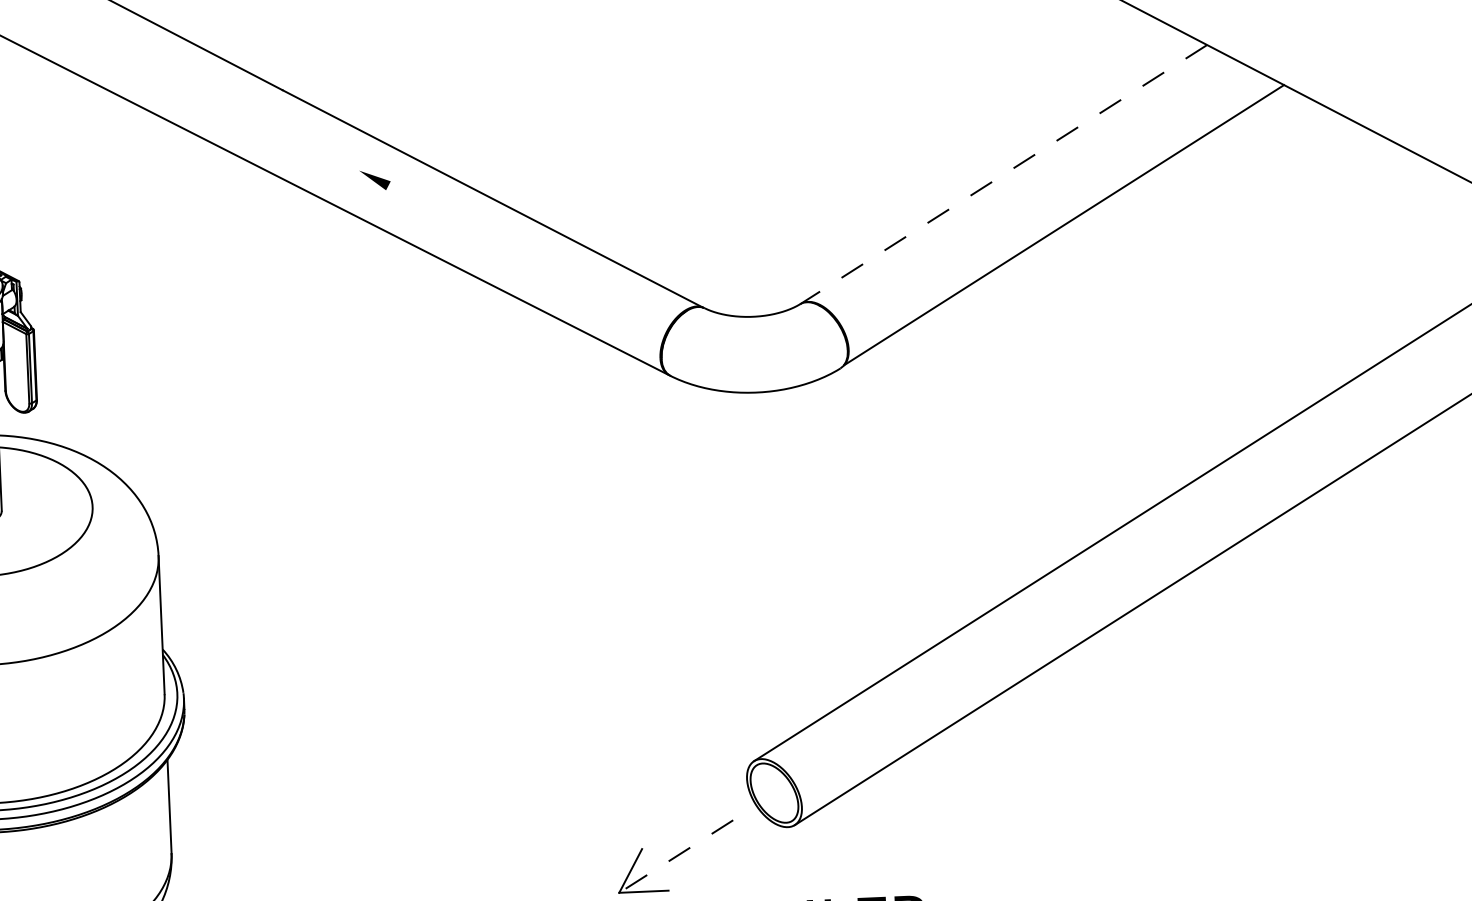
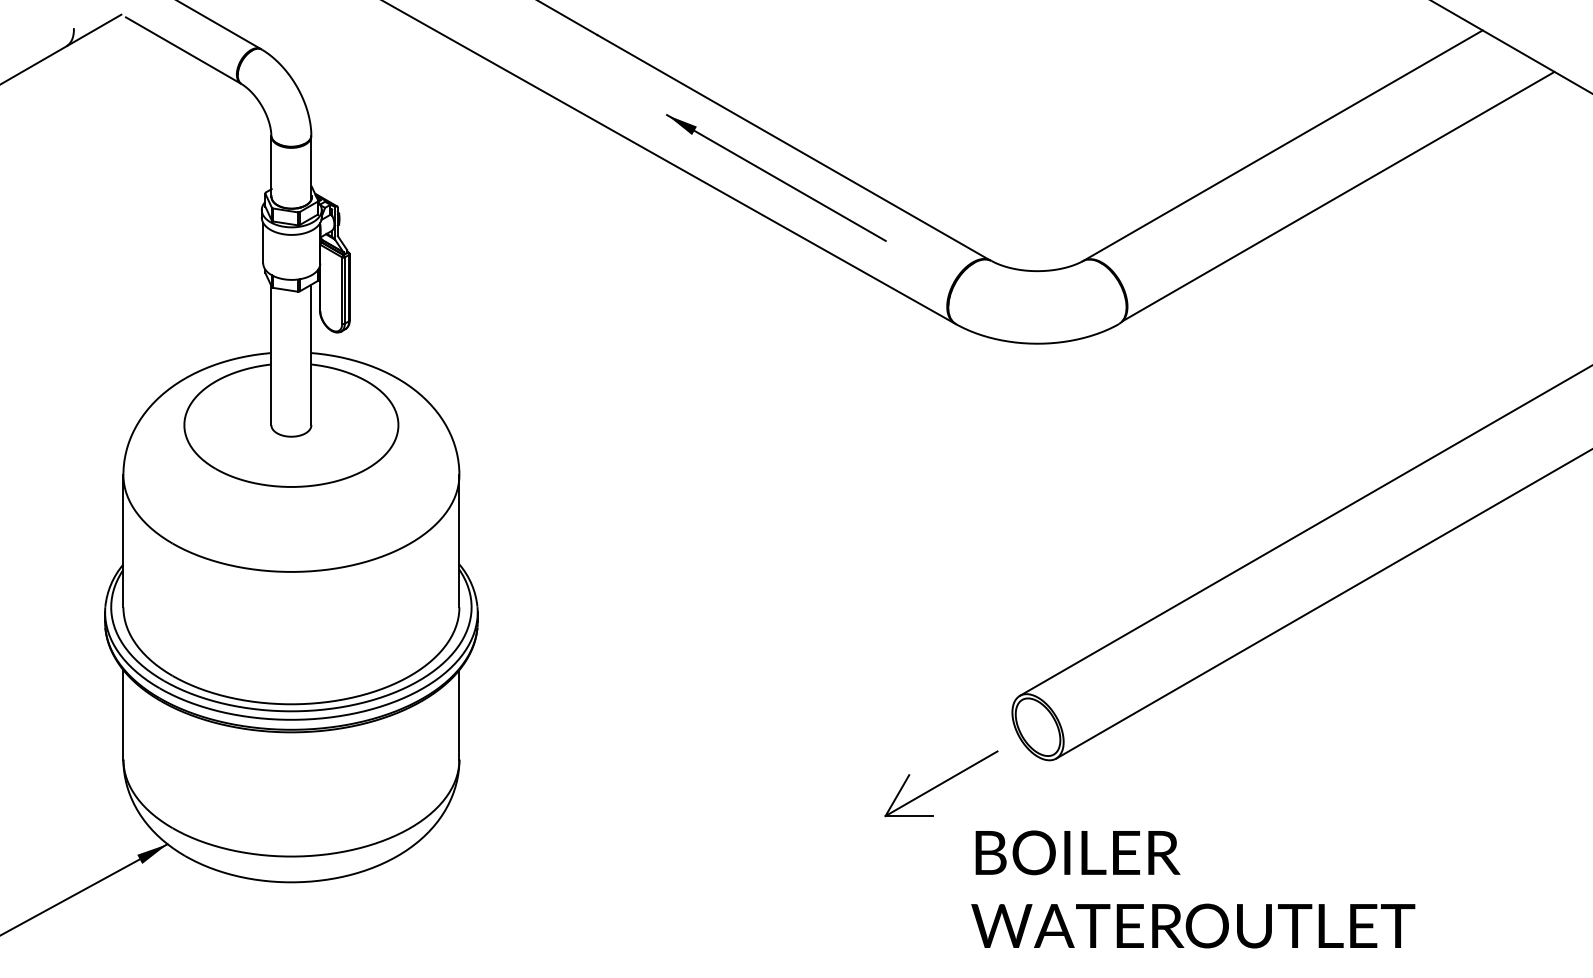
line: (1003, 174) -> (1282, 145), dashed -> solid
line: (476, 230) -> (776, 177), added
line: (676, 856) -> (941, 783), dashed -> solid

